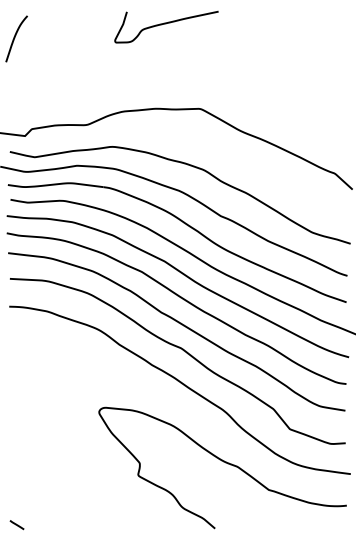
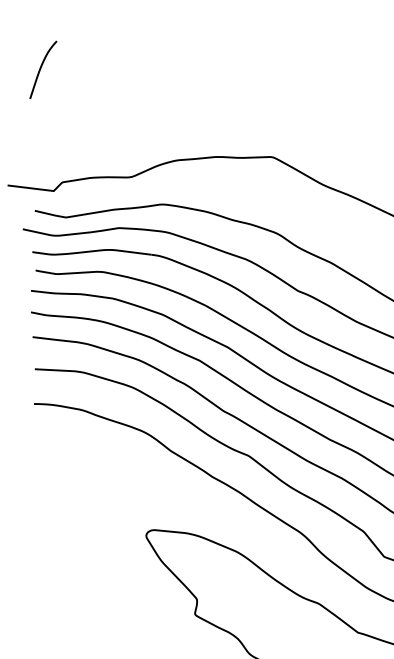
curve: (166, 24) -> (230, 51), removed

